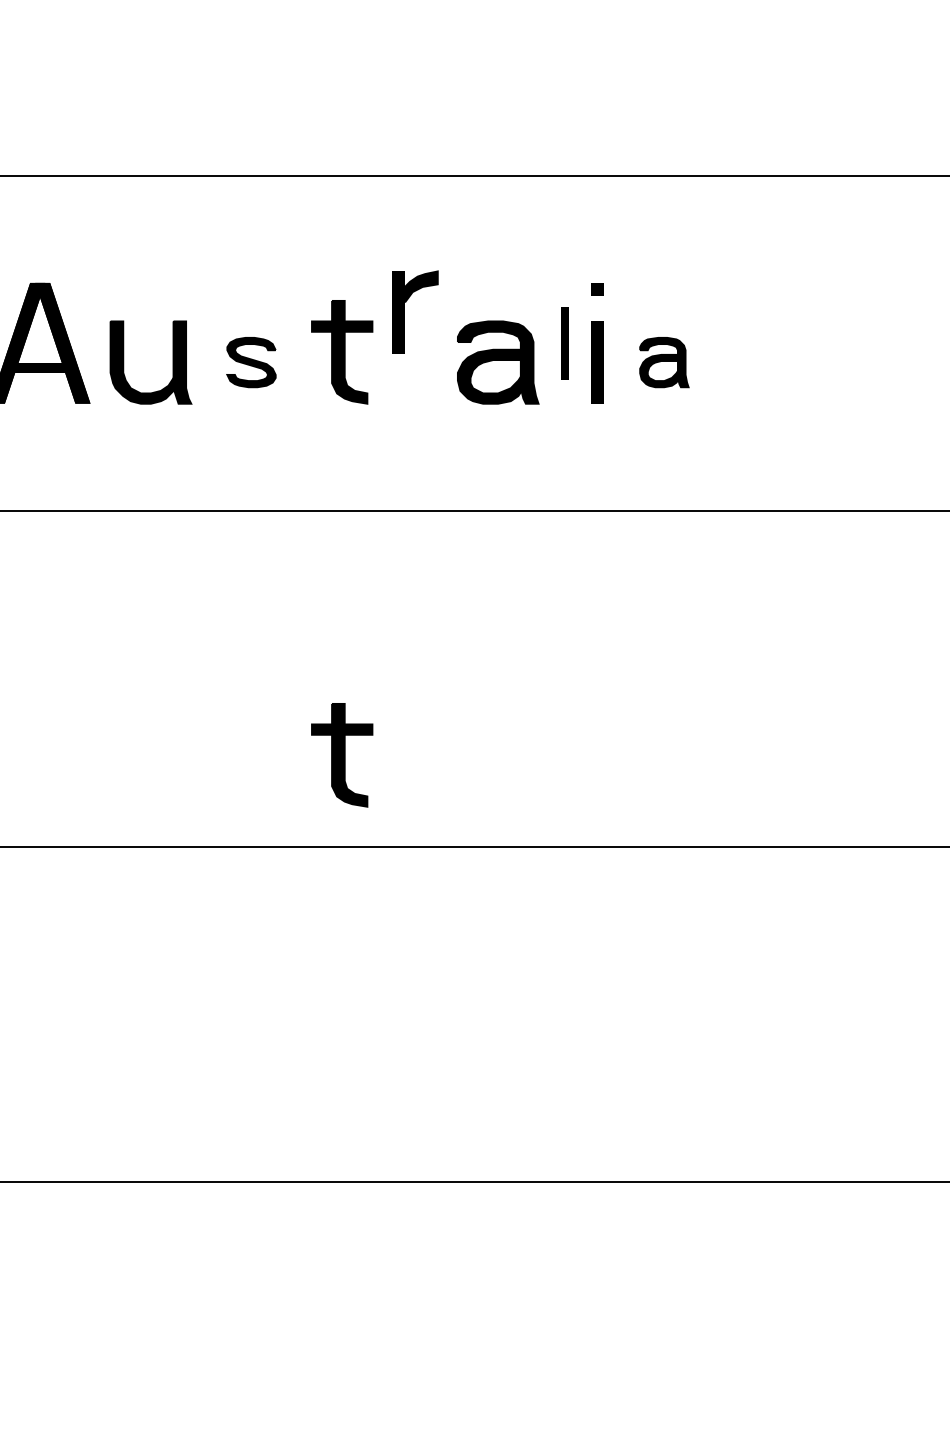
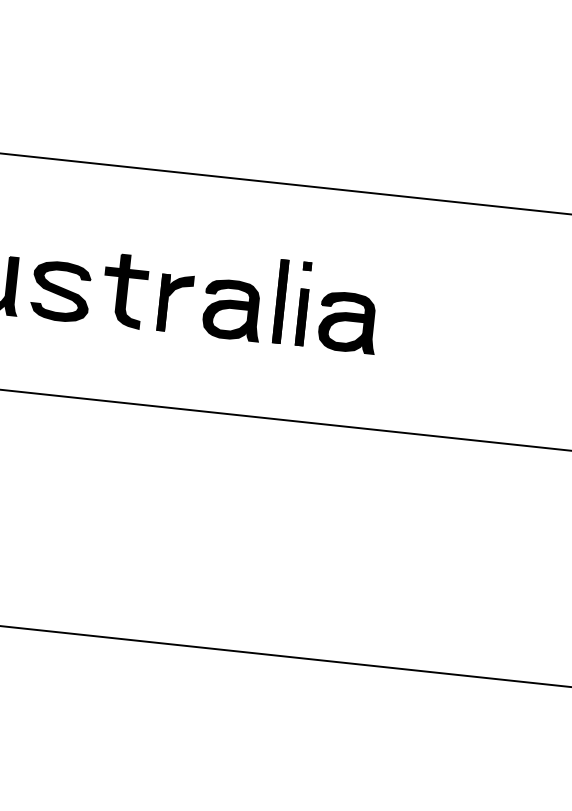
part: (404, 311) -> (167, 302), moved
part: (564, 343) -> (280, 301), size x1.67
part: (251, 362) -> (61, 291), size x1.67
part: (664, 362) -> (348, 322), size x1.67
part: (342, 755) -> (95, 572), removed

